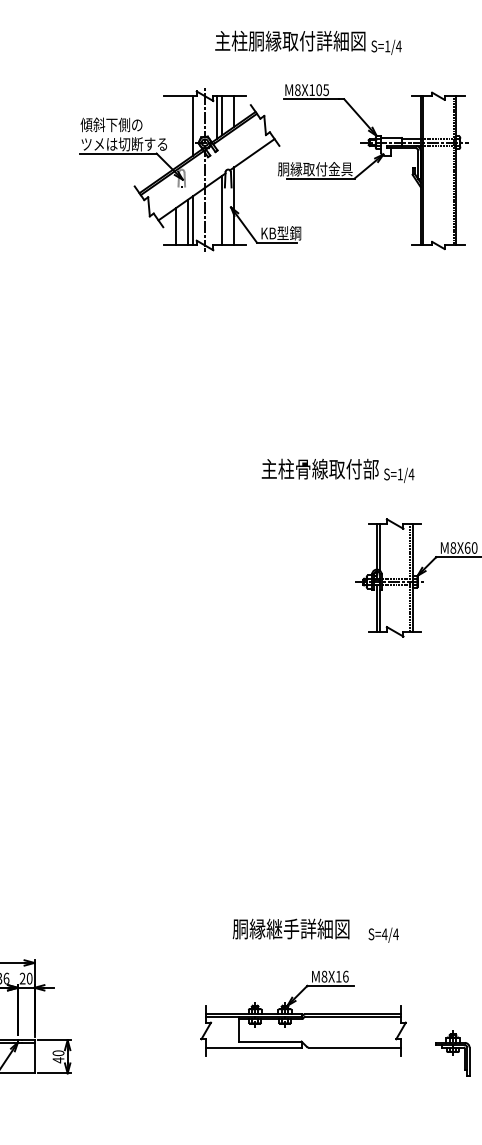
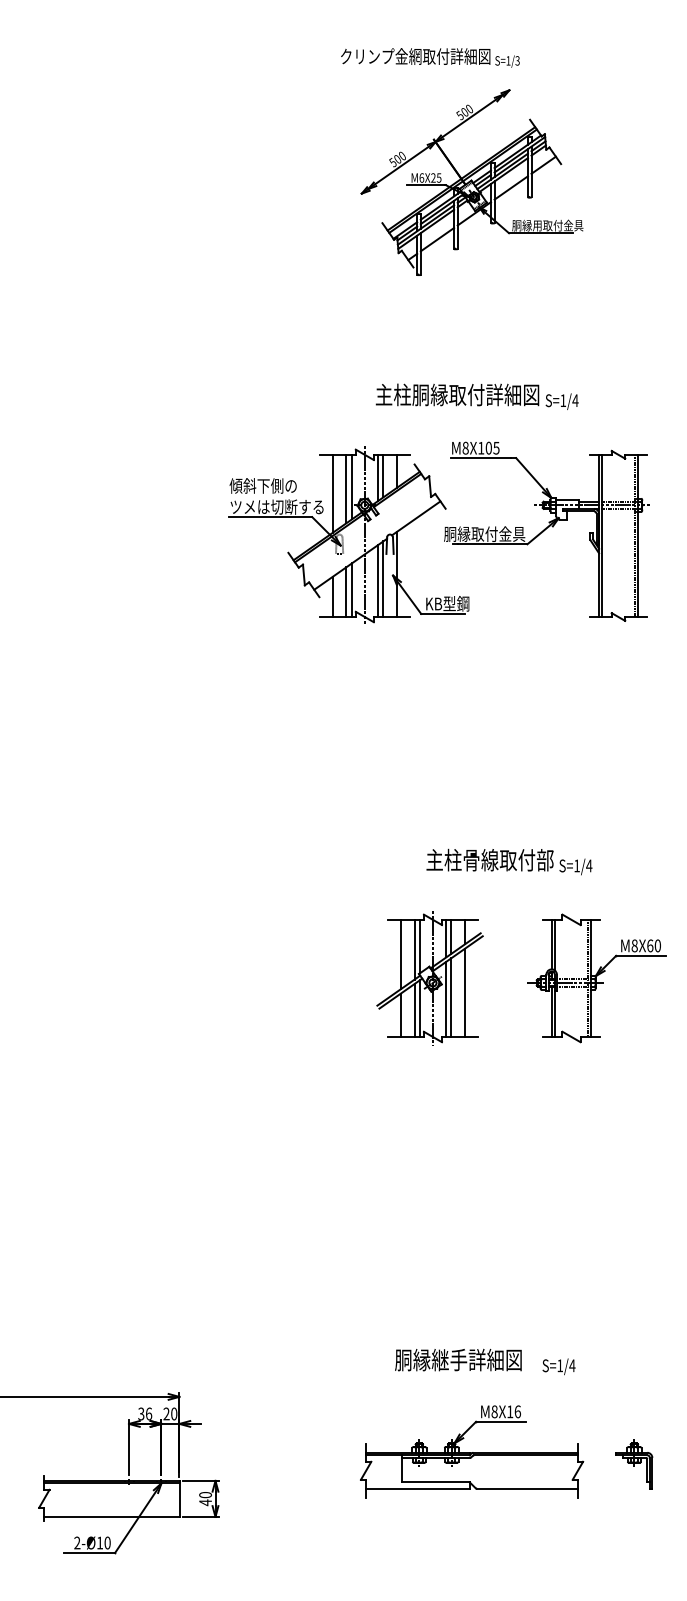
line: (188, 127) -> (346, 488), added
line: (175, 131) -> (332, 493), added
line: (216, 212) -> (377, 581), added
part: (264, 578) -> (429, 978), added
text: (385, 934) -> (560, 1365), S=4/4 -> S=1/4
part: (453, 1053) -> (634, 1464), moved

